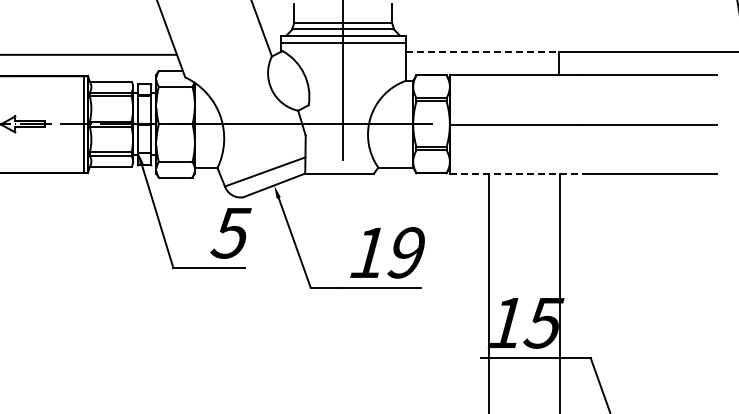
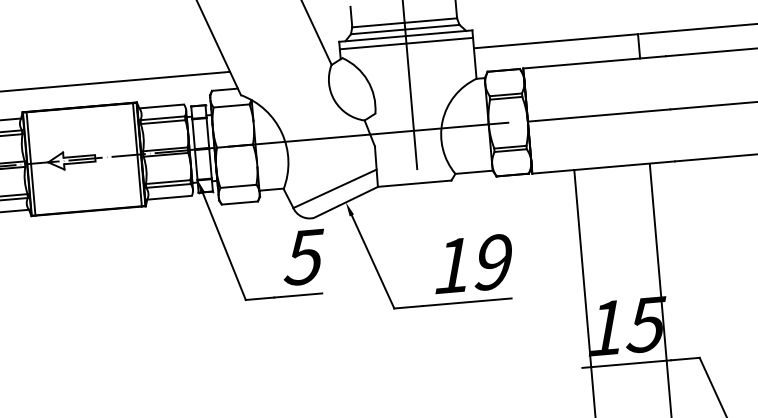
line: (482, 52) -> (556, 41), dashed -> solid
line: (516, 173) -> (603, 167), dashed -> solid

